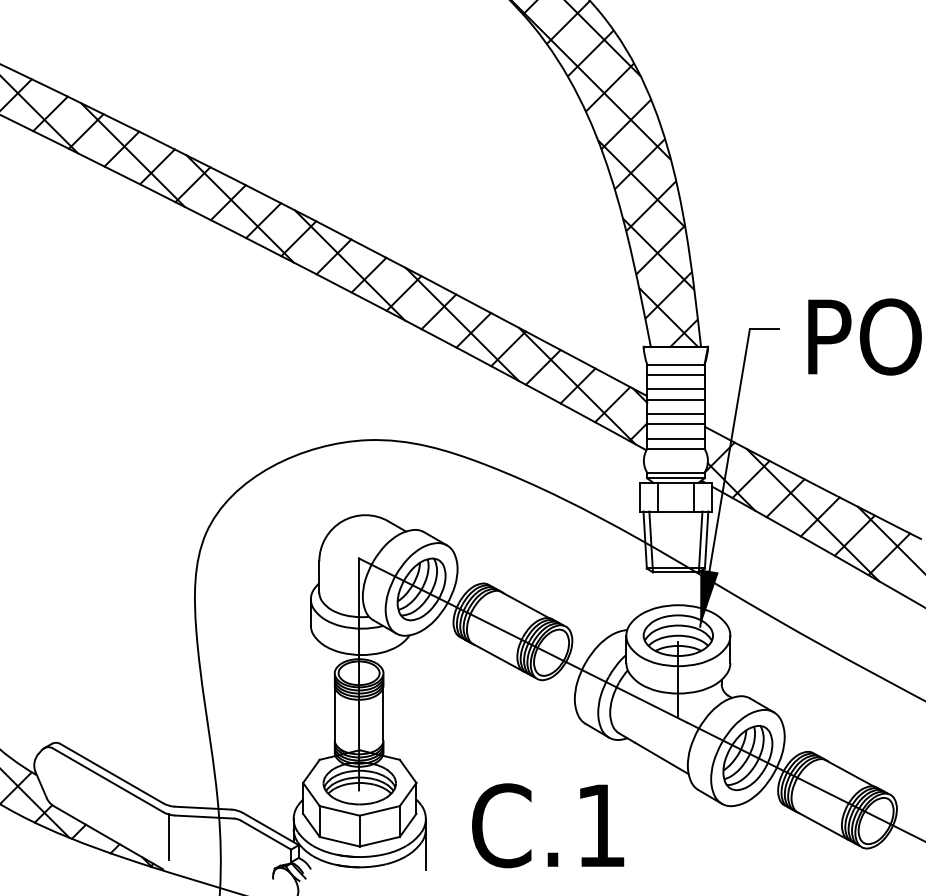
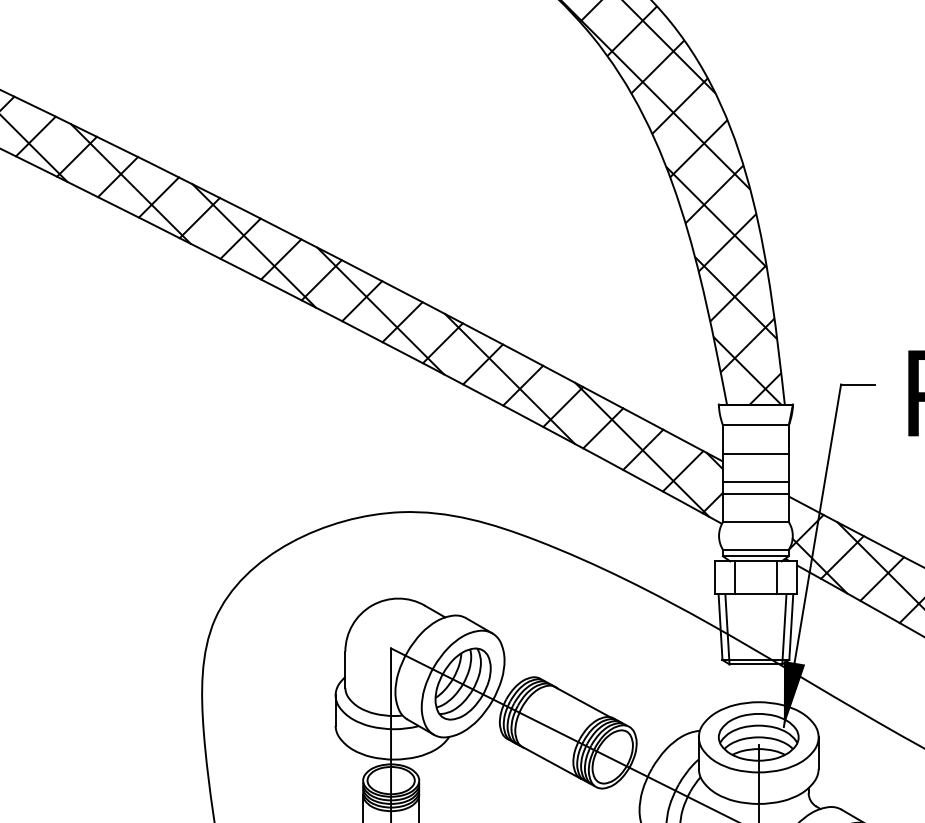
line: (675, 374) -> (755, 436), removed
line: (675, 399) -> (755, 465), removed
line: (675, 438) -> (755, 510), removed

